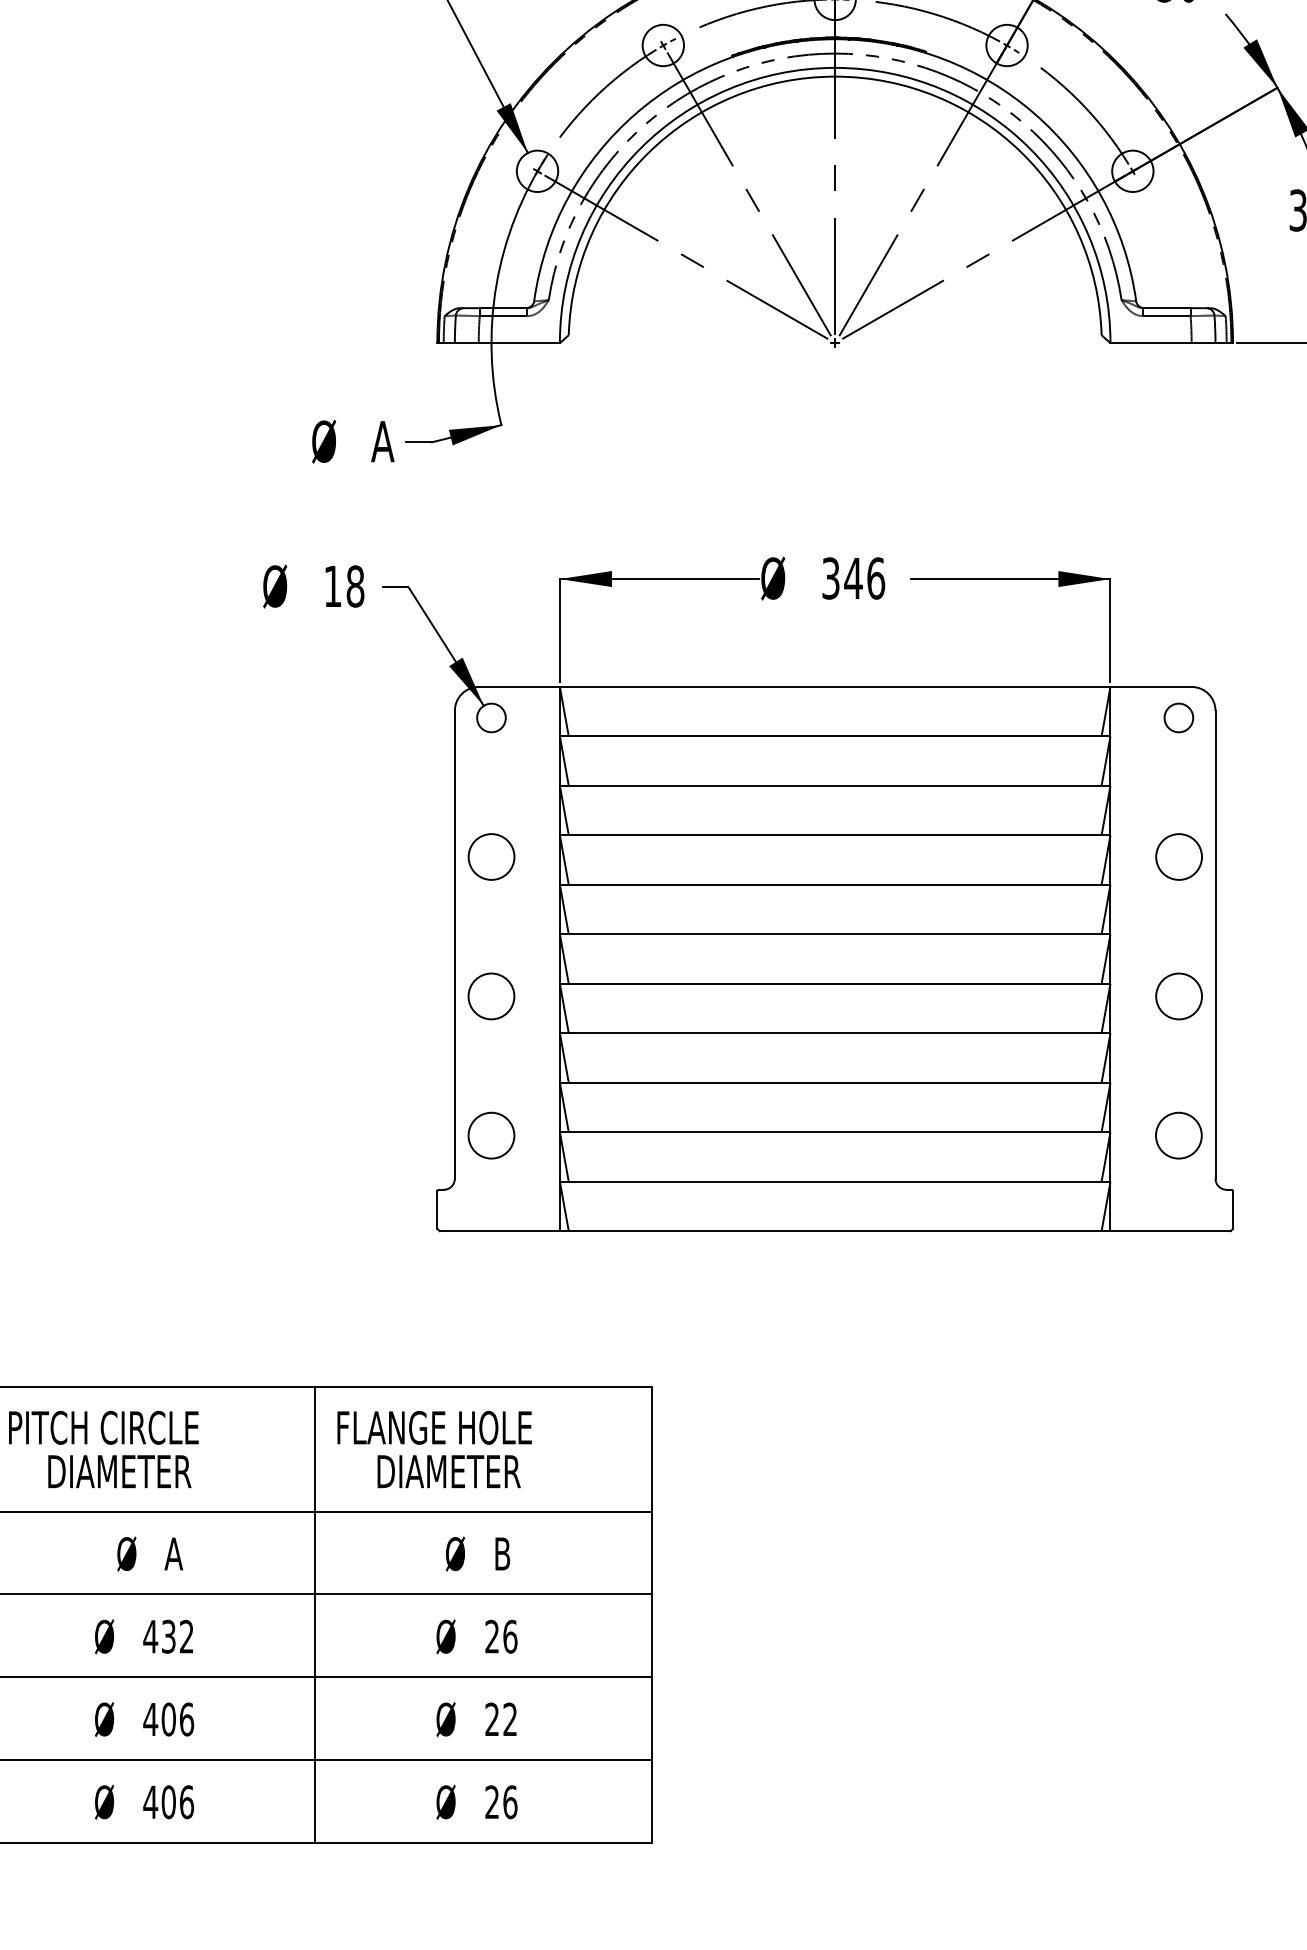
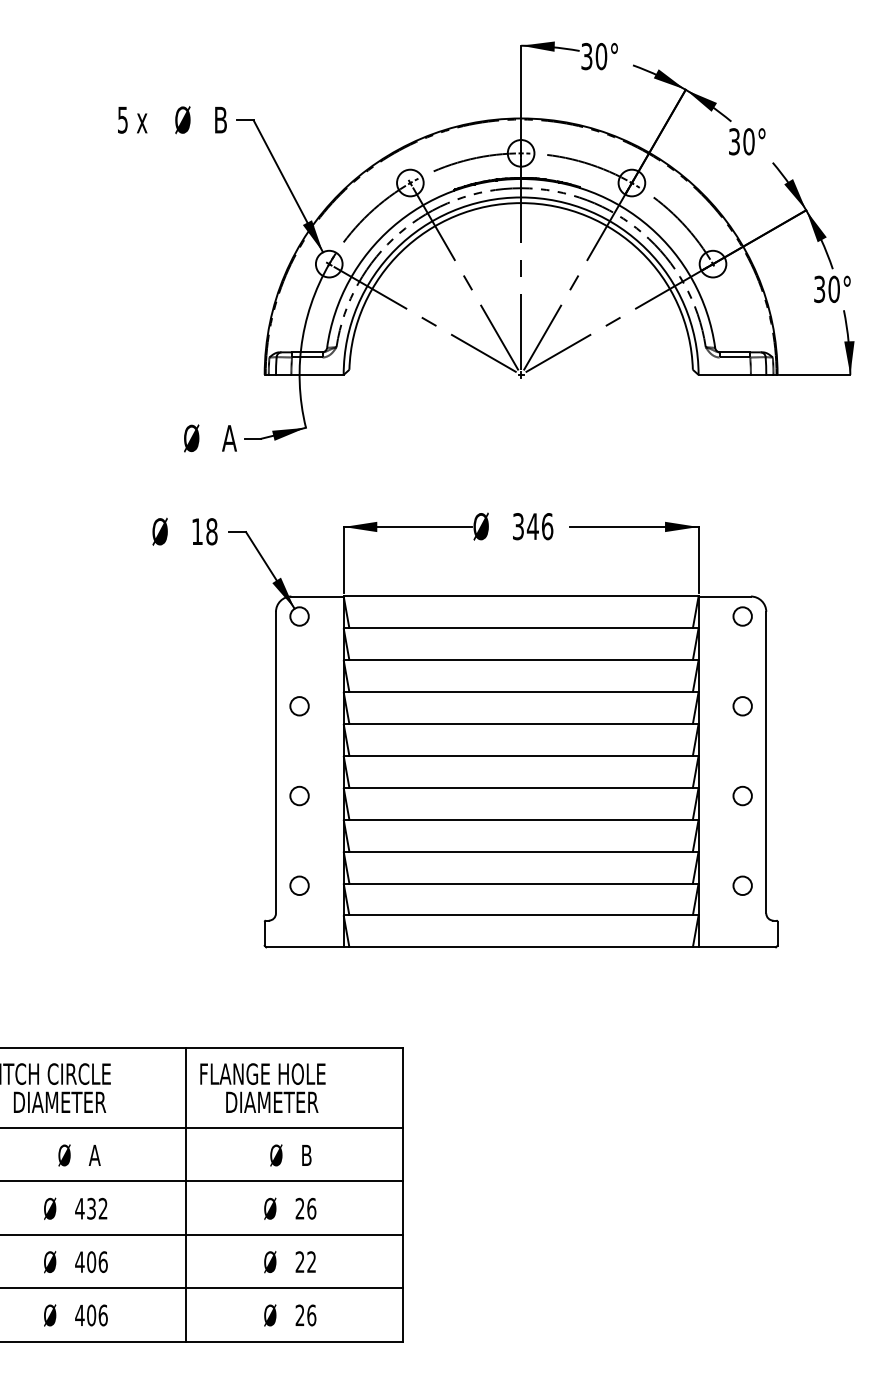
circle: (491, 857) -> (299, 706), size x0.62
circle: (1178, 857) -> (742, 706), size x0.62
circle: (491, 995) -> (299, 795), size x0.62
circle: (1178, 995) -> (742, 795), size x0.62
circle: (491, 1135) -> (299, 885), size x0.62
circle: (1178, 1135) -> (742, 885), size x0.62

